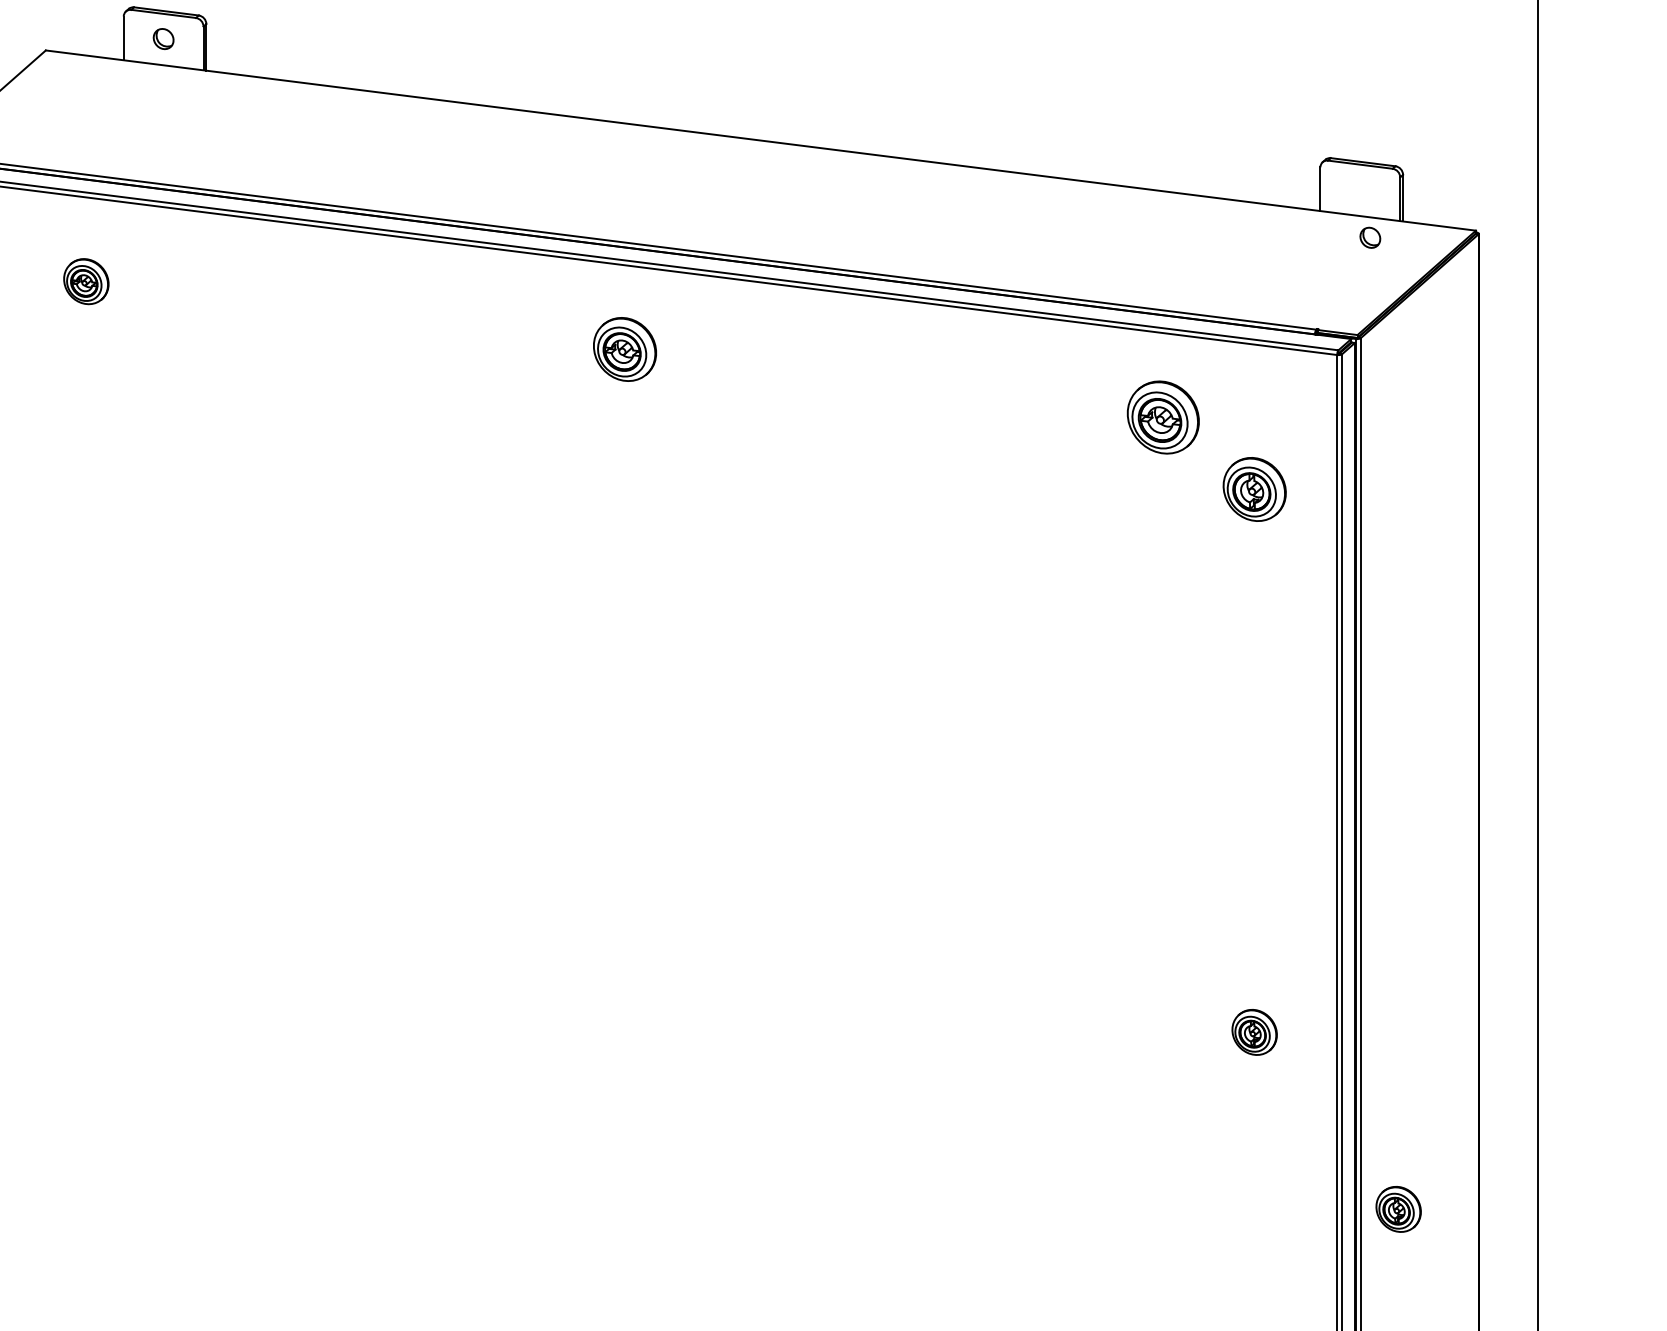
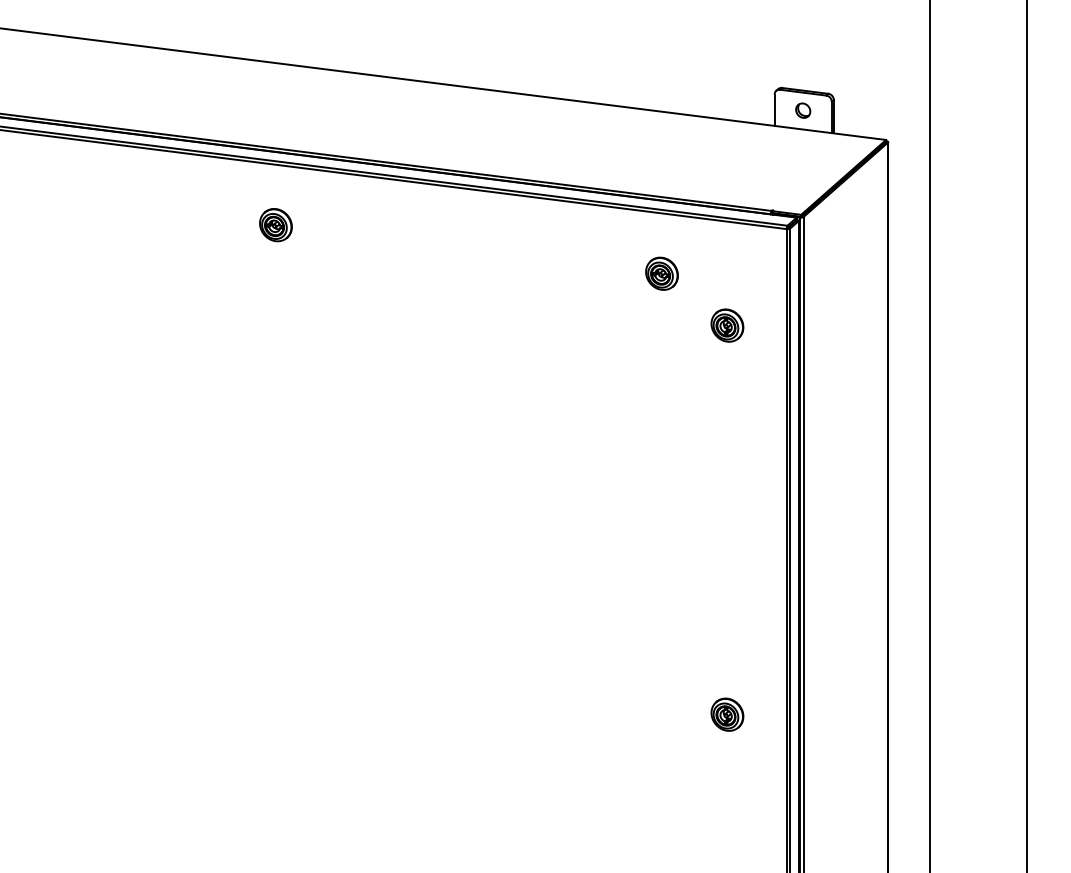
part: (1370, 237) -> (803, 110), moved
part: (624, 349) -> (275, 225), size x0.71
part: (1163, 416) -> (662, 273), size x0.62
part: (1254, 489) -> (727, 325), size x0.71
part: (1398, 1209) -> (830, 841), removed

